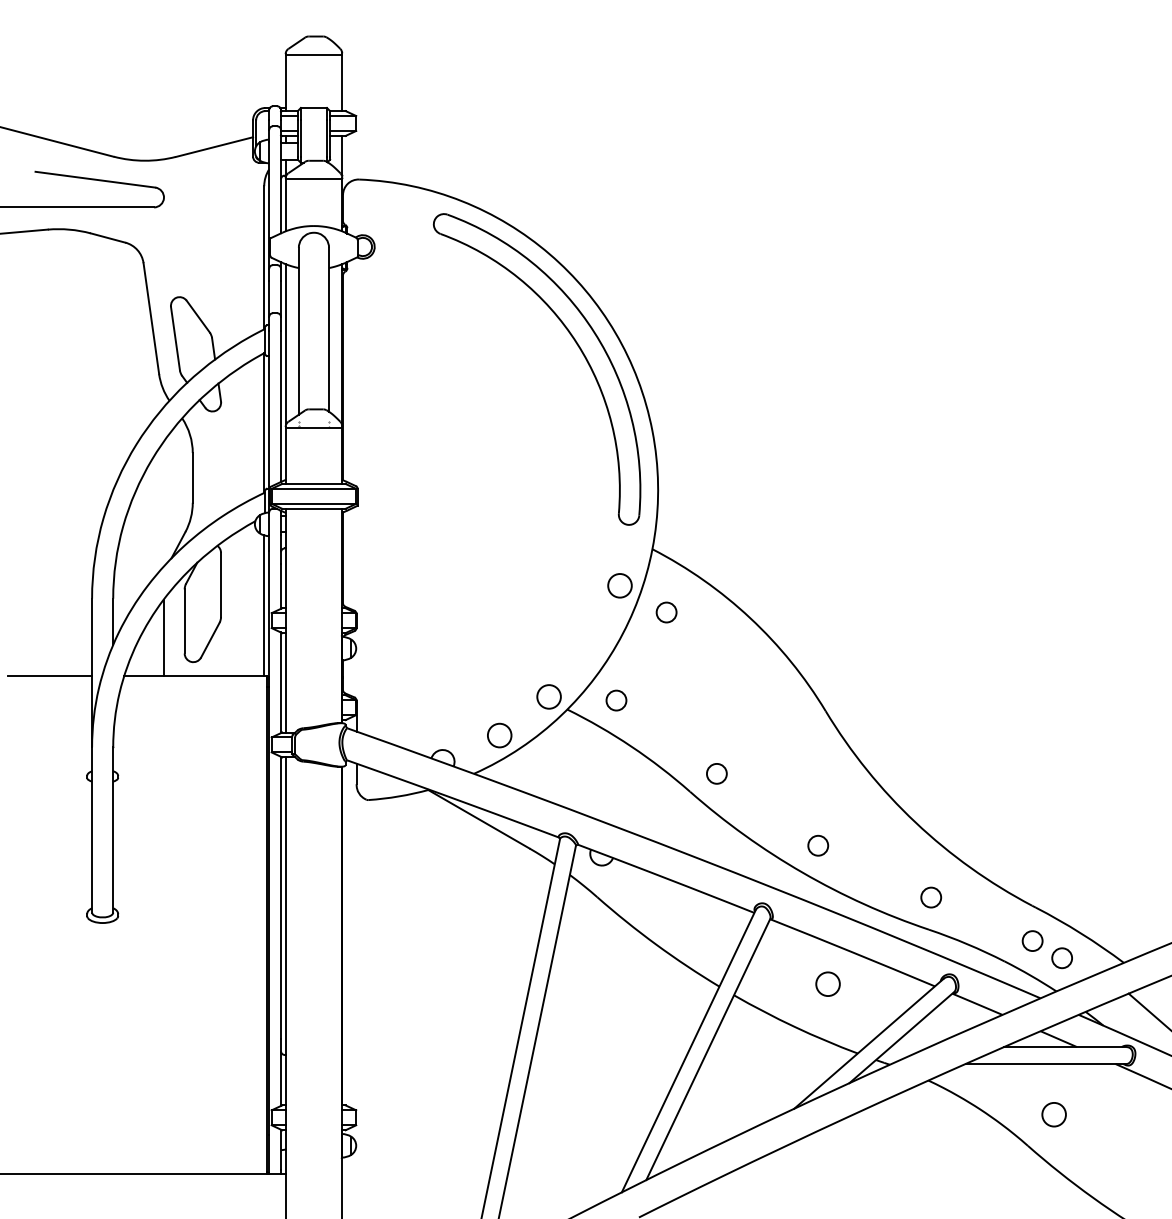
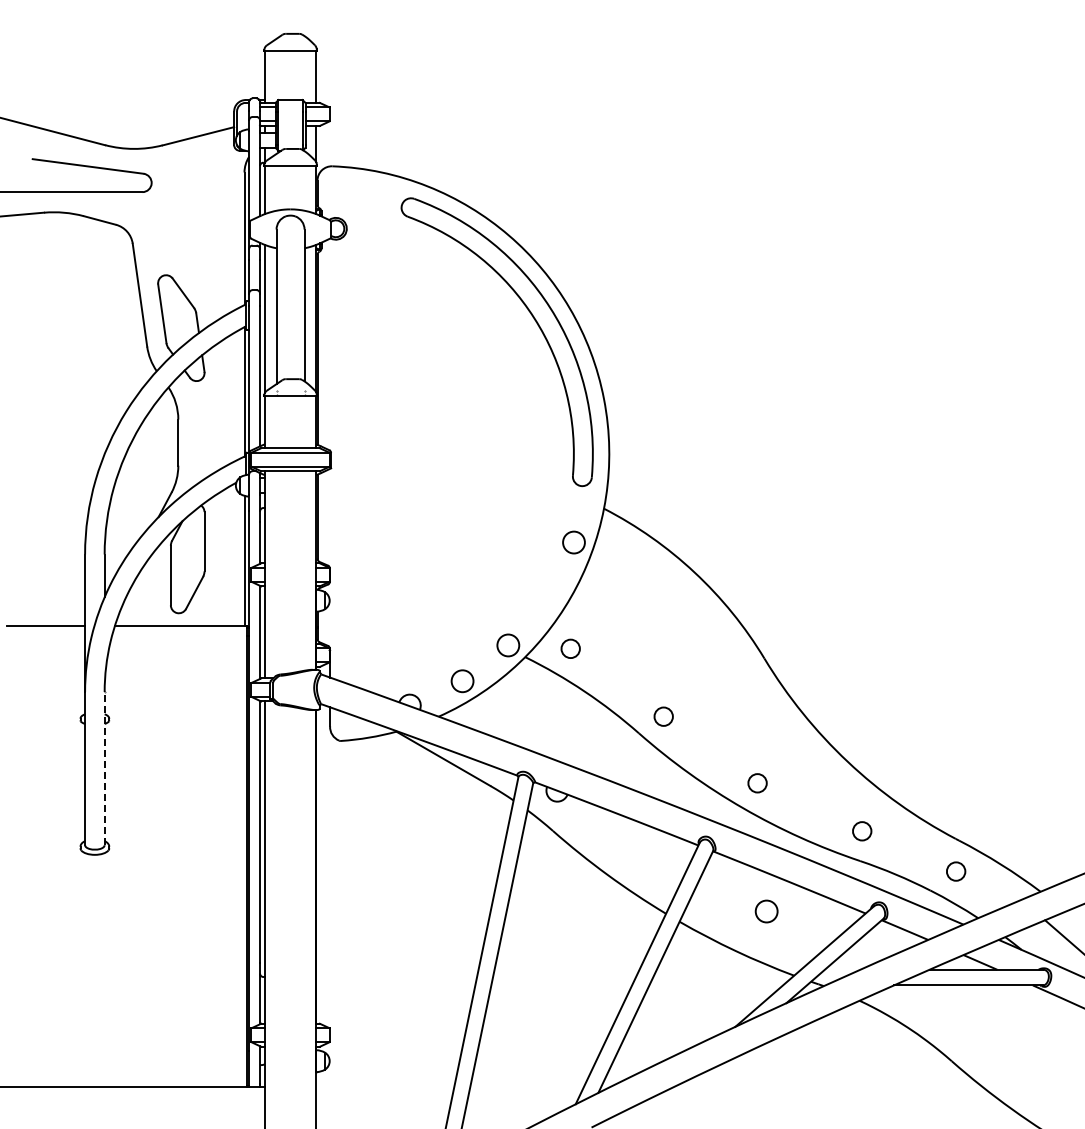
circle: (666, 612) -> (617, 567), removed
line: (163, 637) -> (151, 590), removed
line: (113, 829) -> (104, 768), solid -> dashed
circle: (1062, 958) -> (983, 887), removed
circle: (1053, 1114) -> (975, 1032), removed

